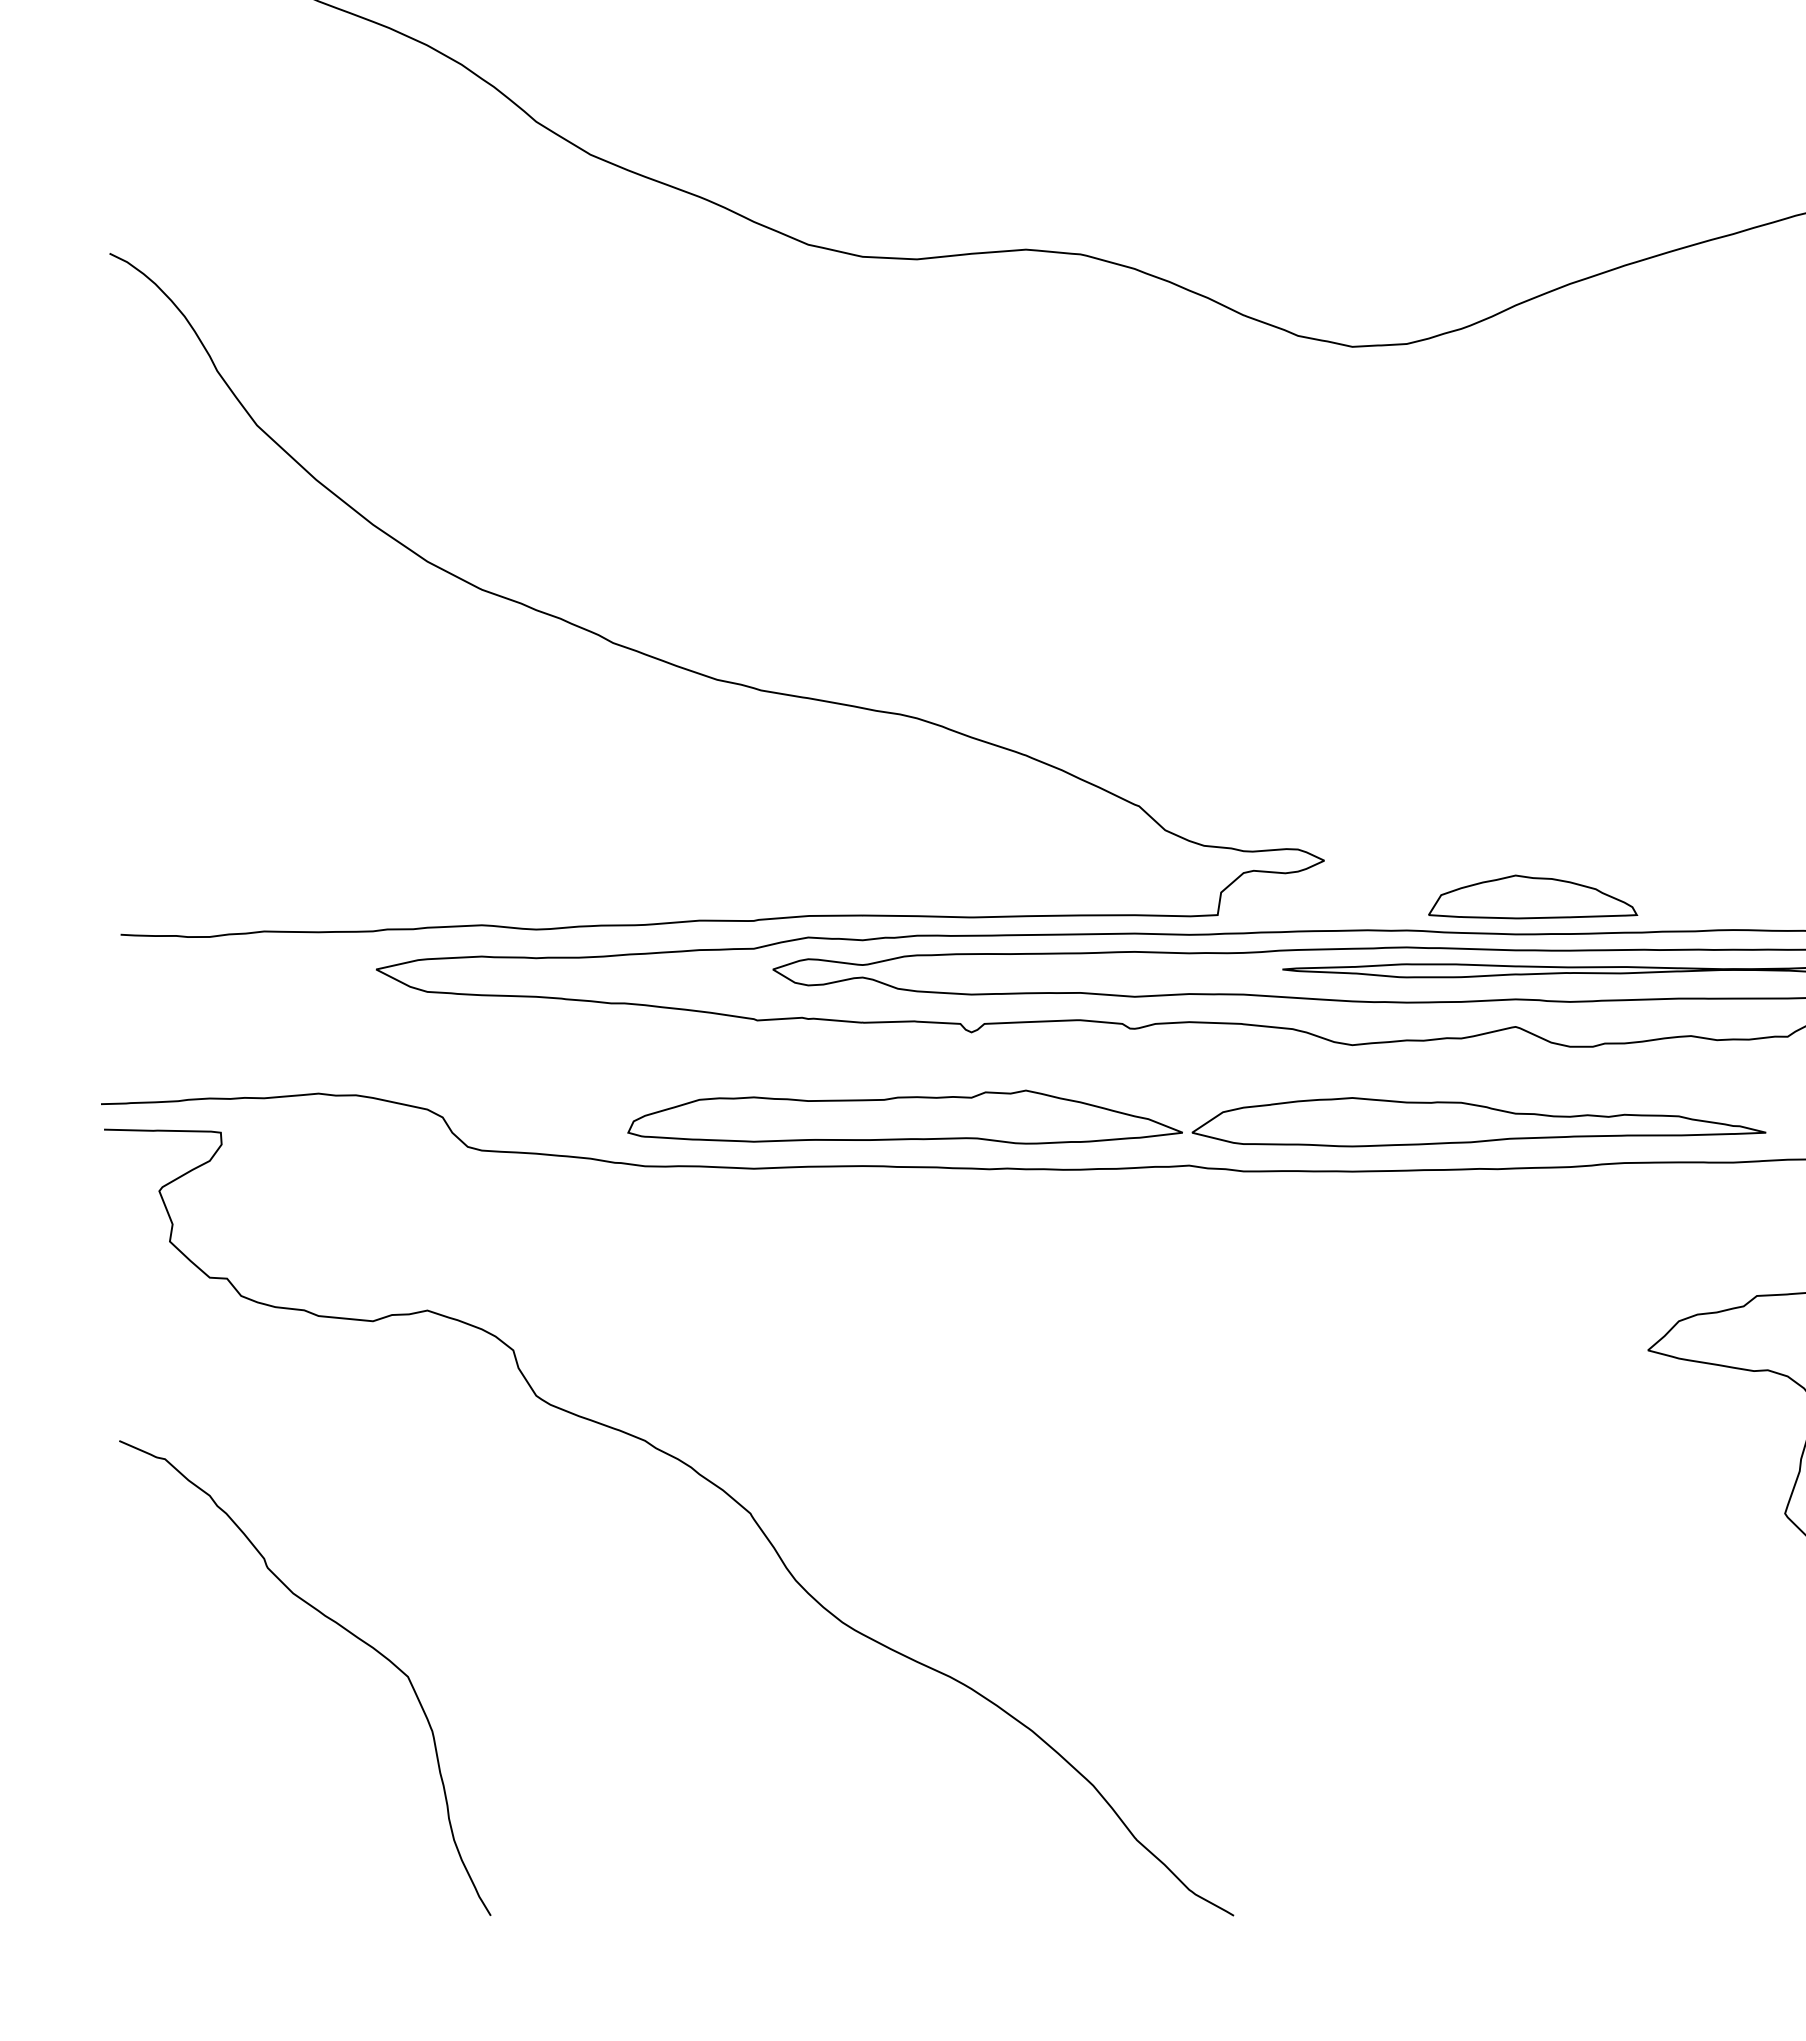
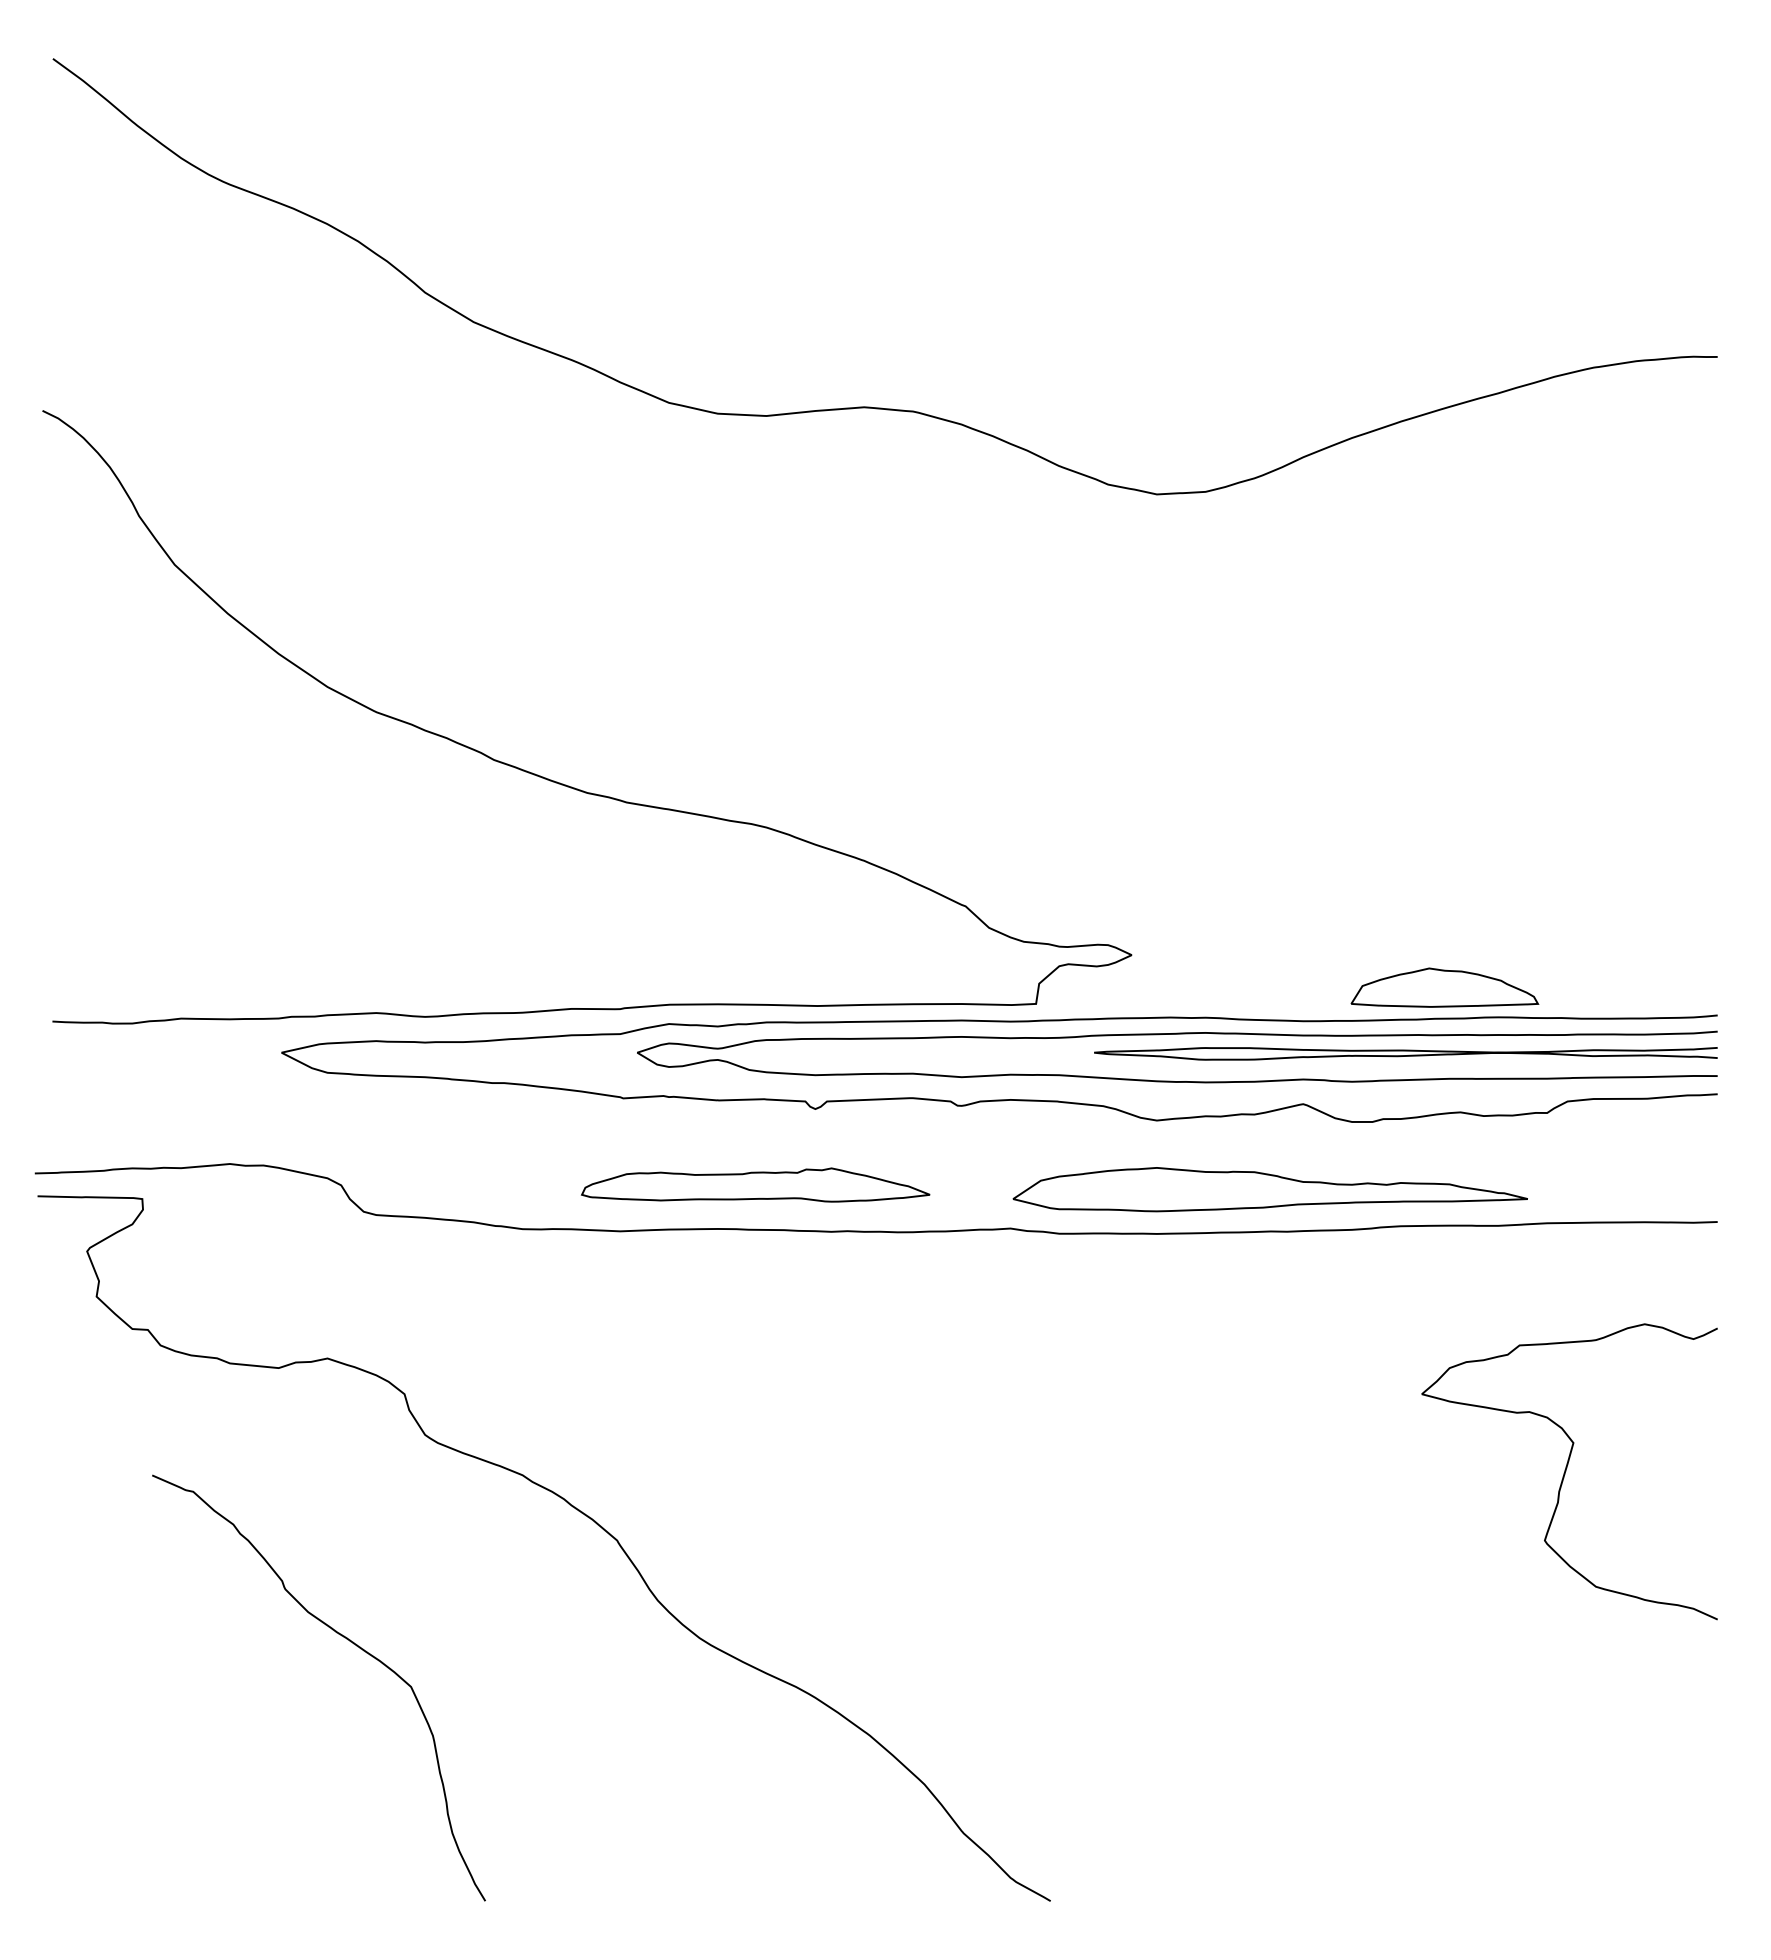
part: (1532, 896) -> (1444, 987), moved
part: (904, 1116) -> (755, 1184), size x0.7
curve: (340, 1627) -> (350, 1642), moved

